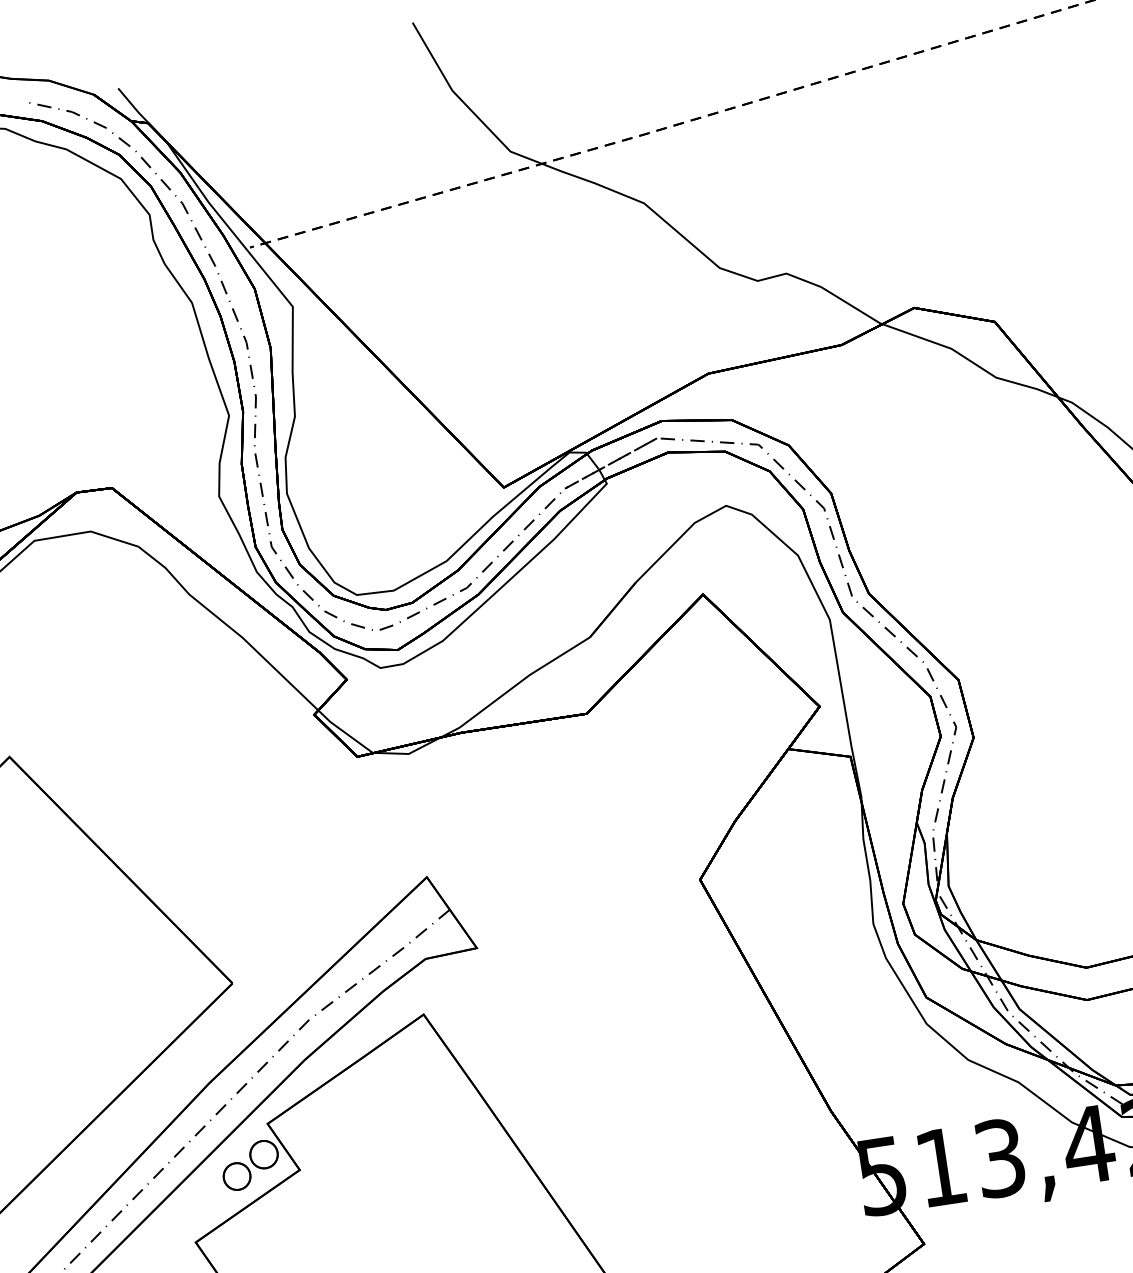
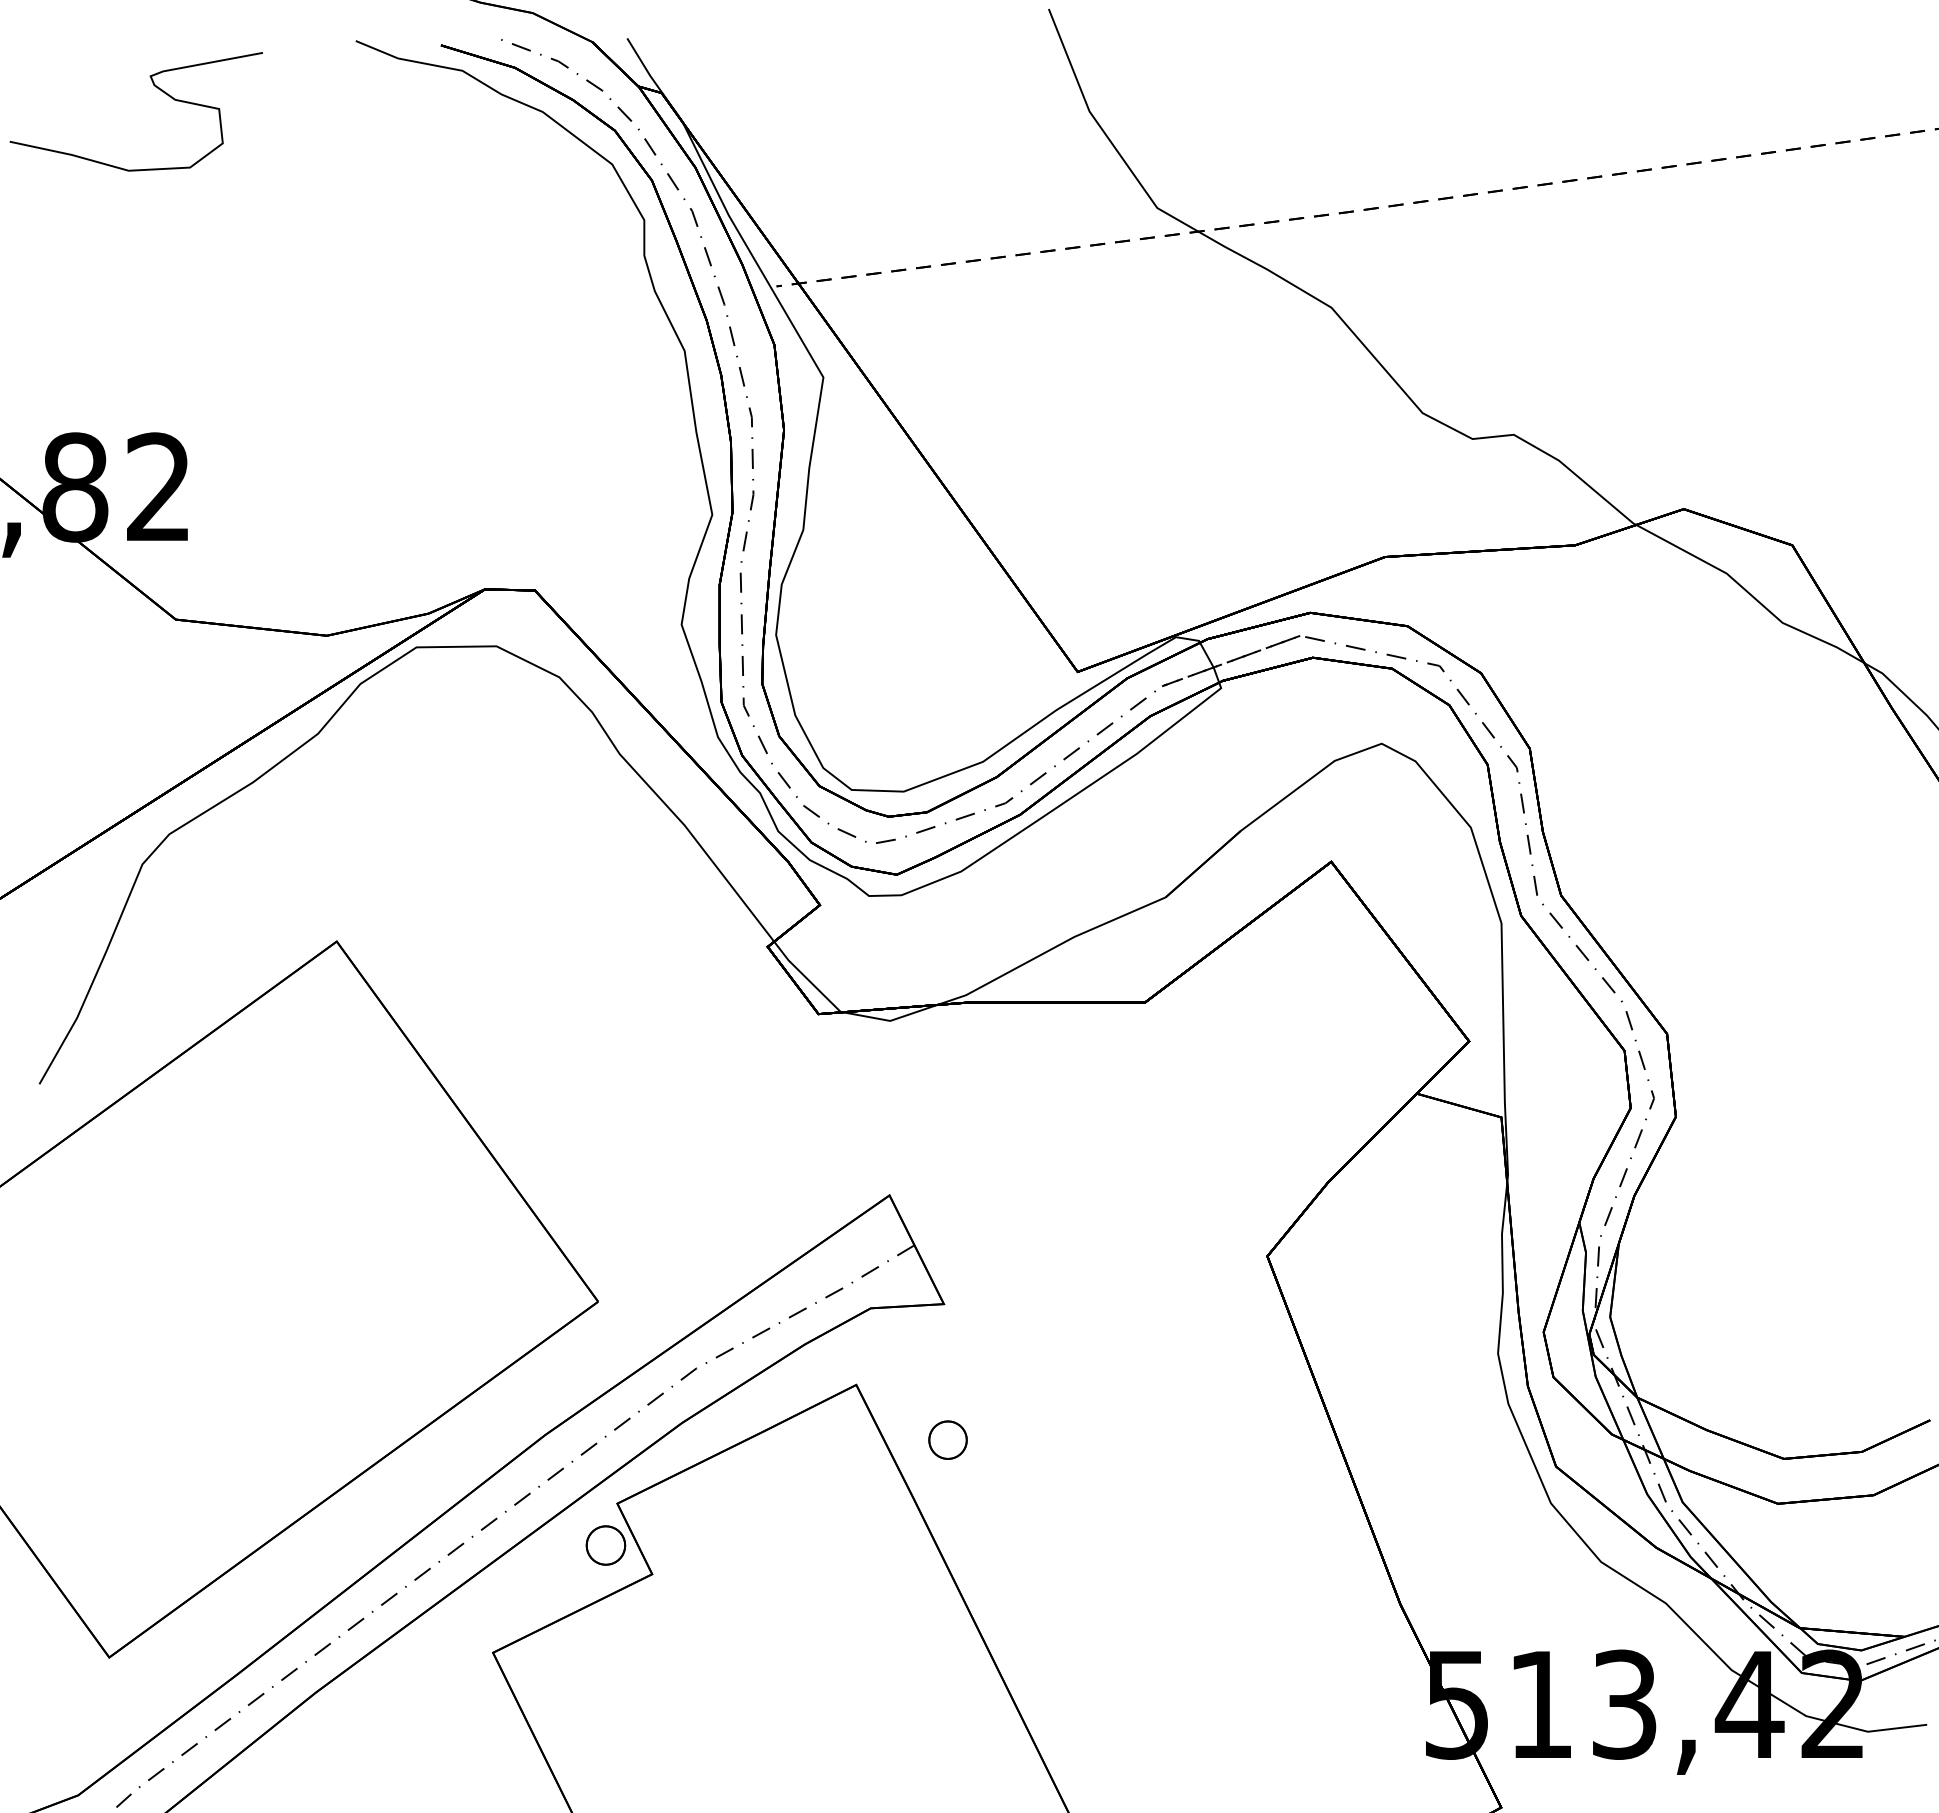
part: (236, 1176) -> (947, 1439), moved

